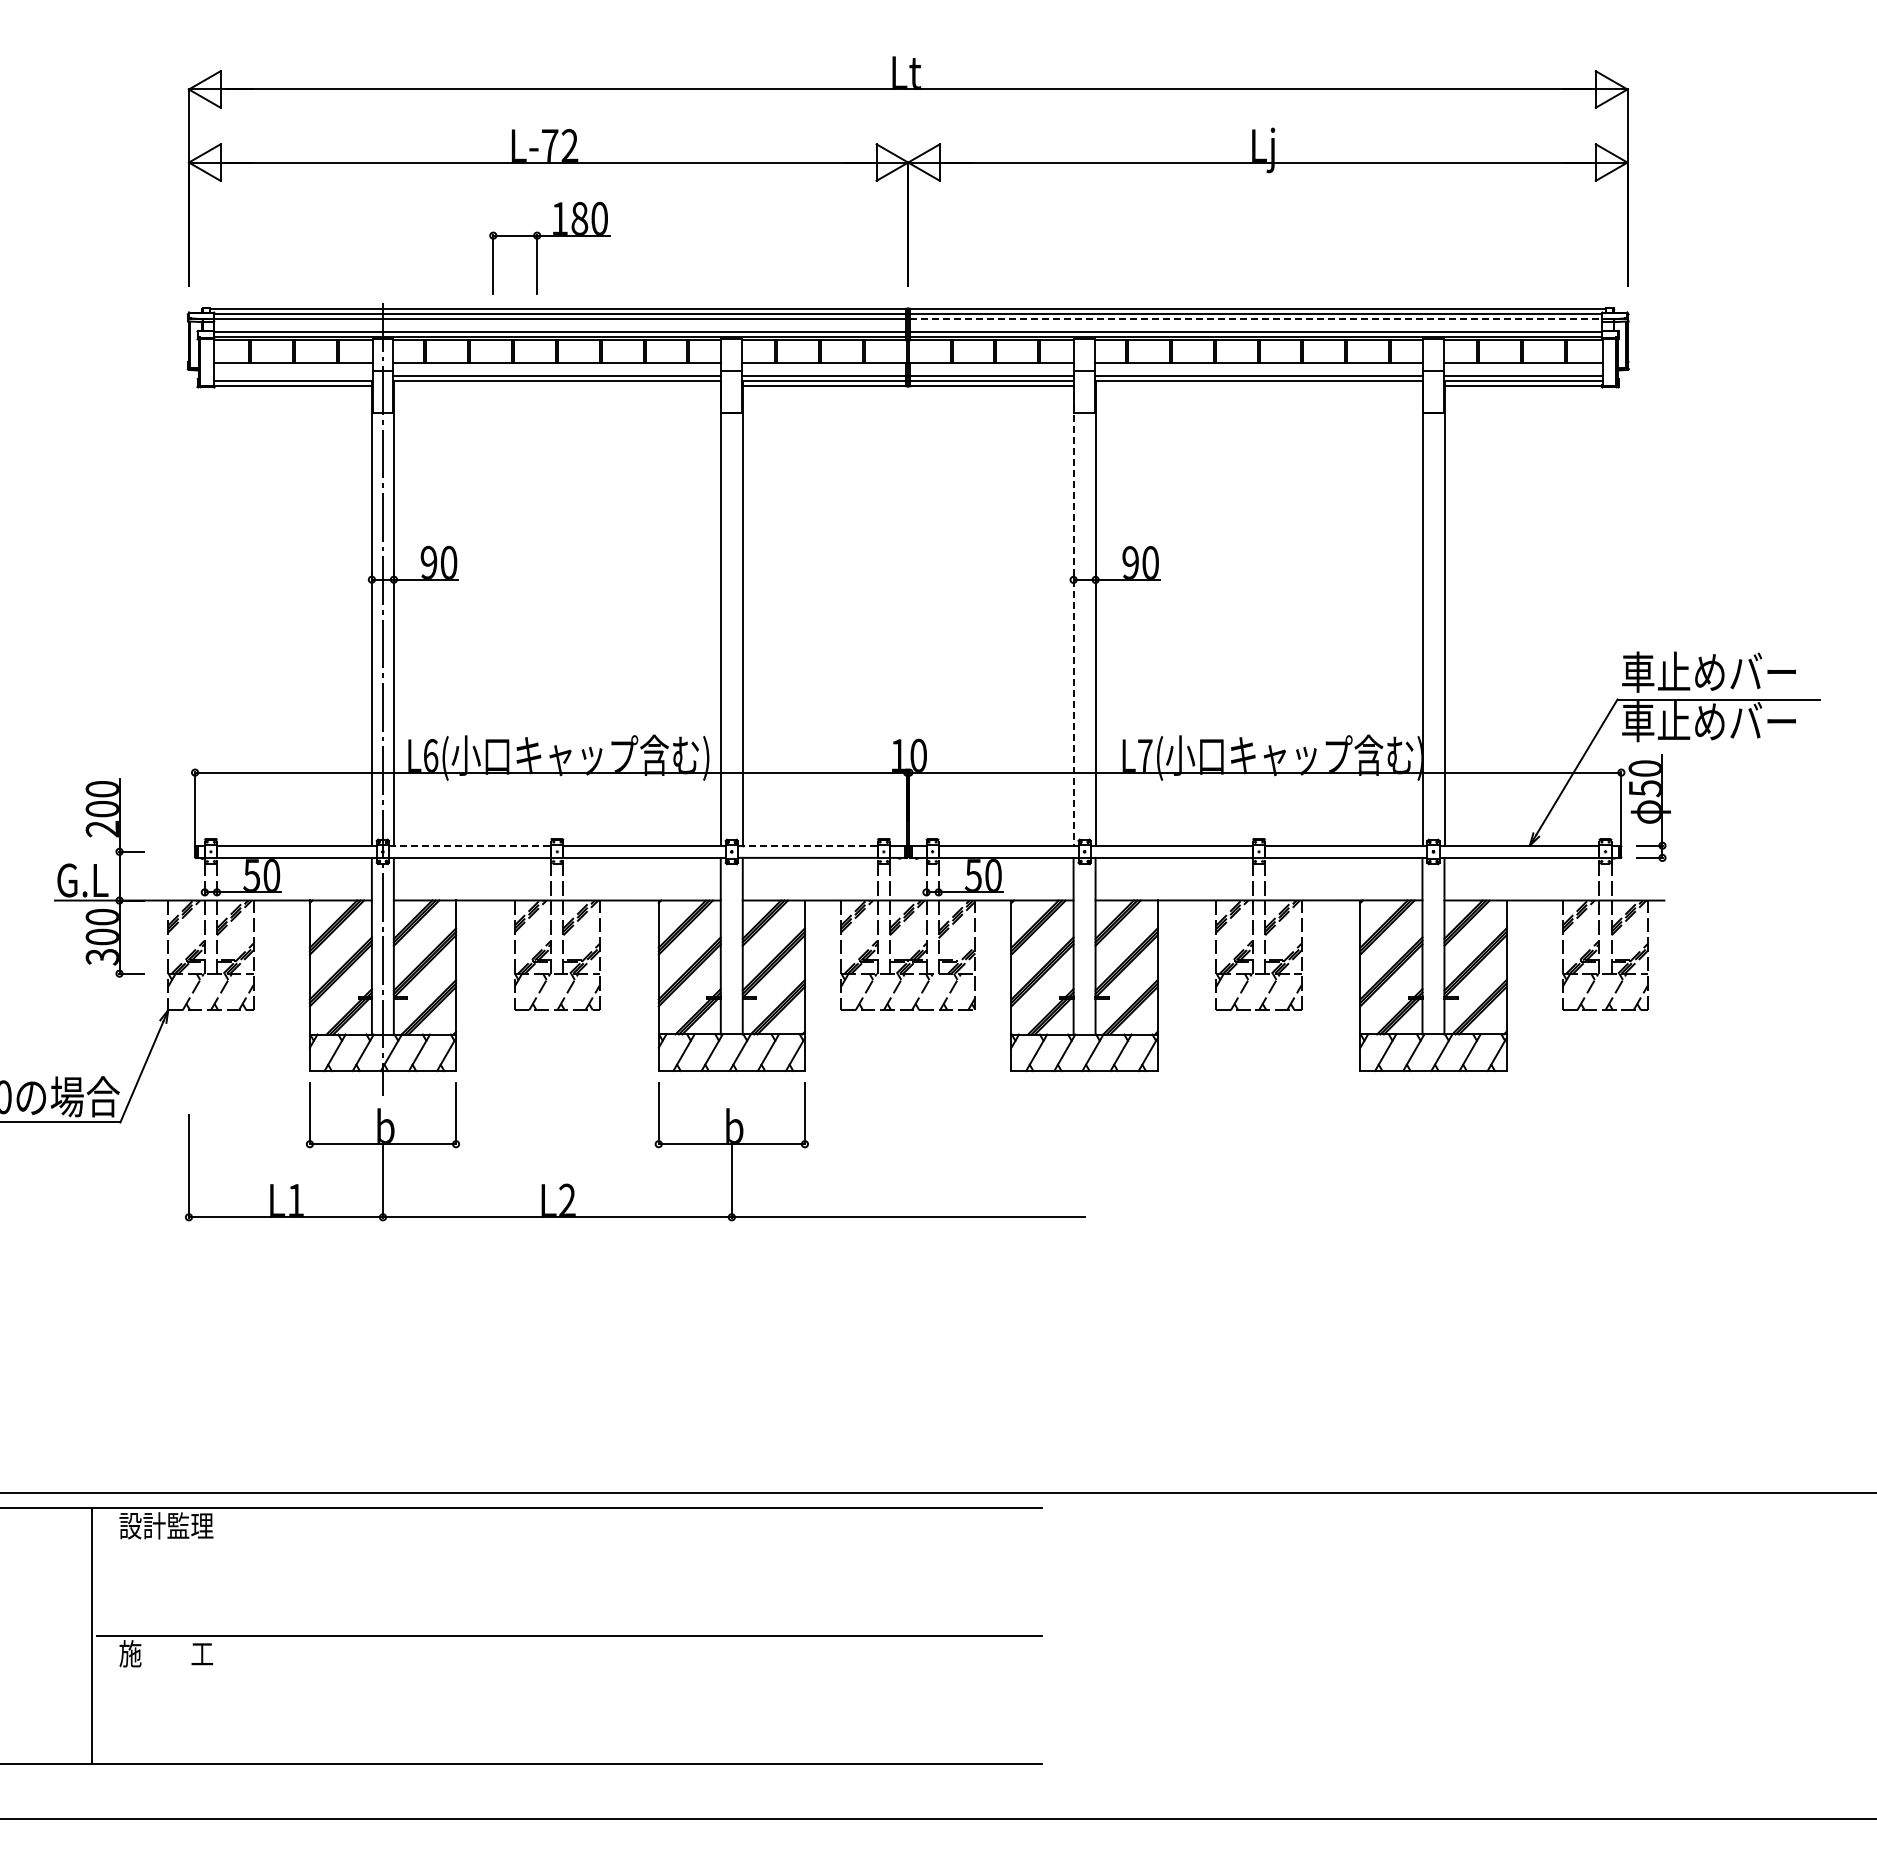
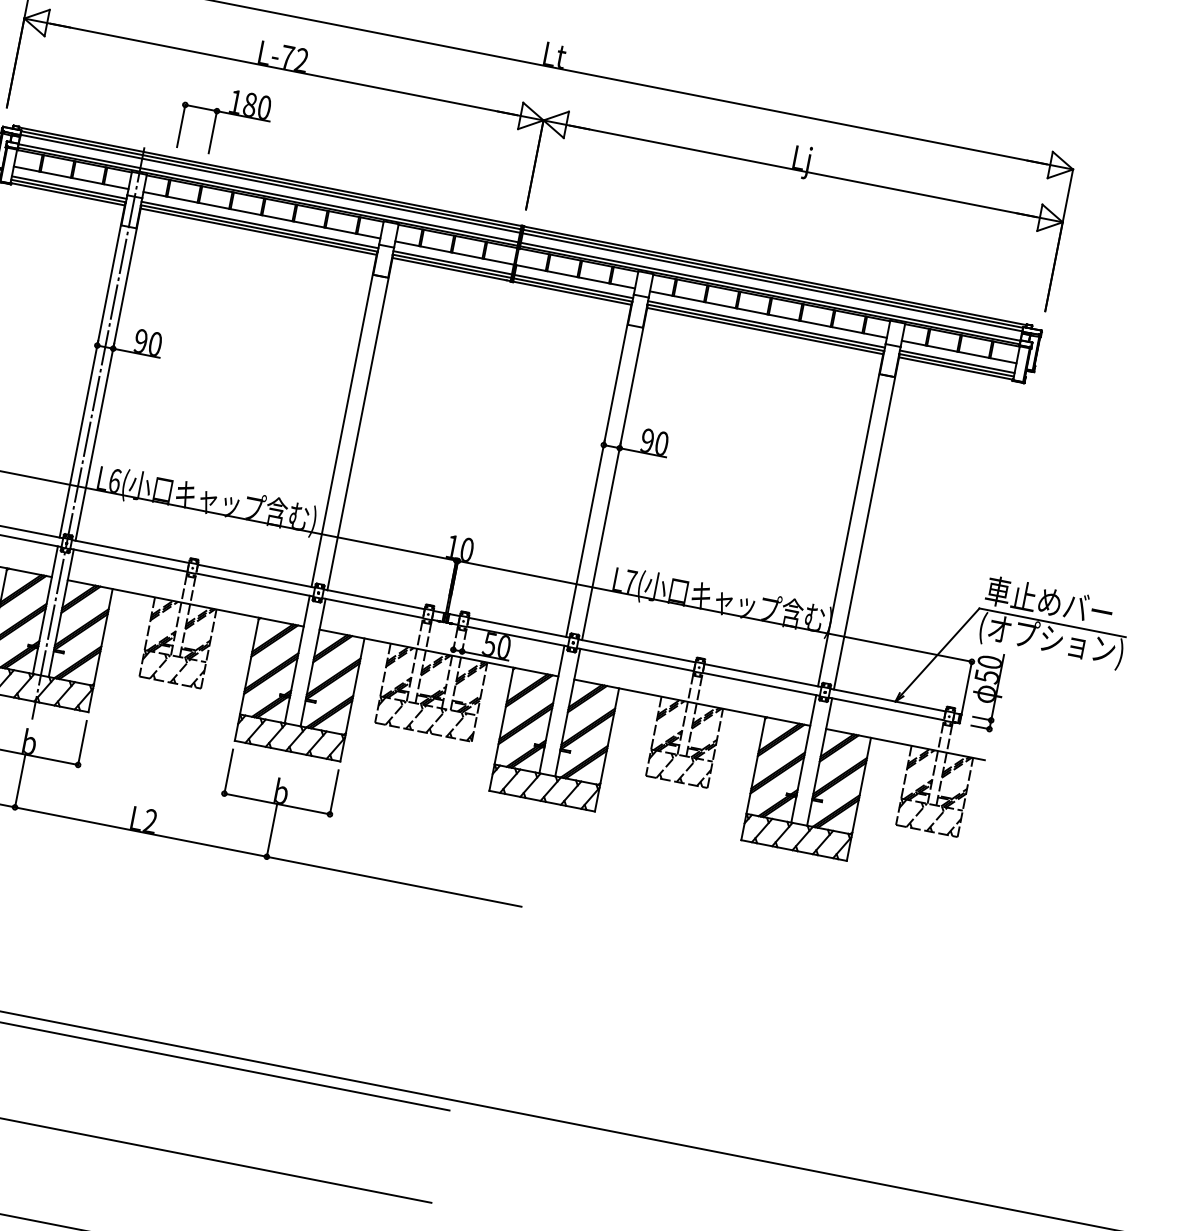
part: (549, 236) -> (225, 113), moved
line: (1256, 318) -> (772, 282), dashed -> solid
line: (292, 376) -> (68, 187), added
line: (556, 385) -> (258, 231), added
line: (1258, 385) -> (764, 330), added
line: (1073, 614) -> (598, 470), dashed -> solid
text: (1721, 724) -> (1051, 641), 車止めバー -> (オプション)
line: (470, 845) -> (130, 551), dashed -> solid
line: (807, 845) -> (374, 599), dashed -> solid

